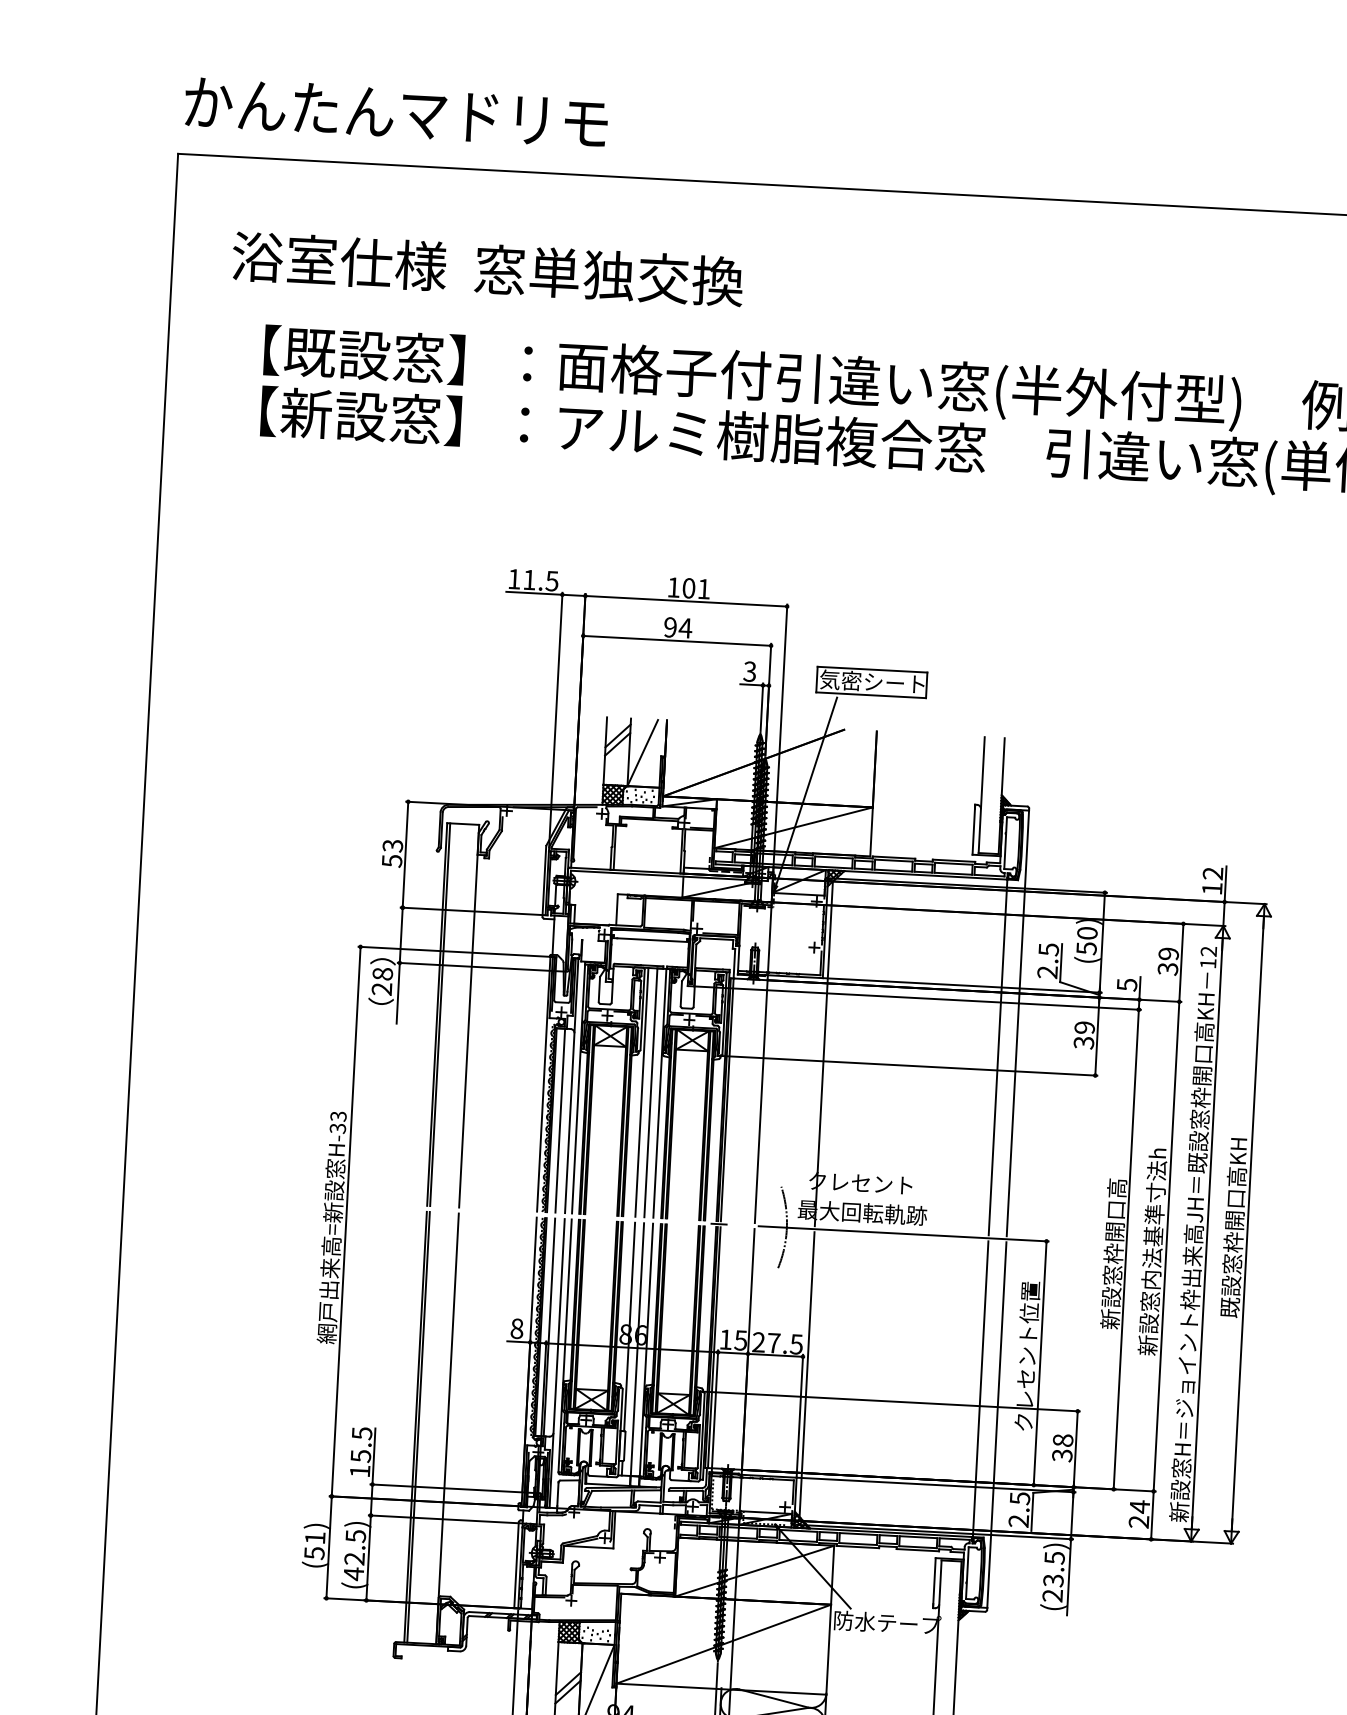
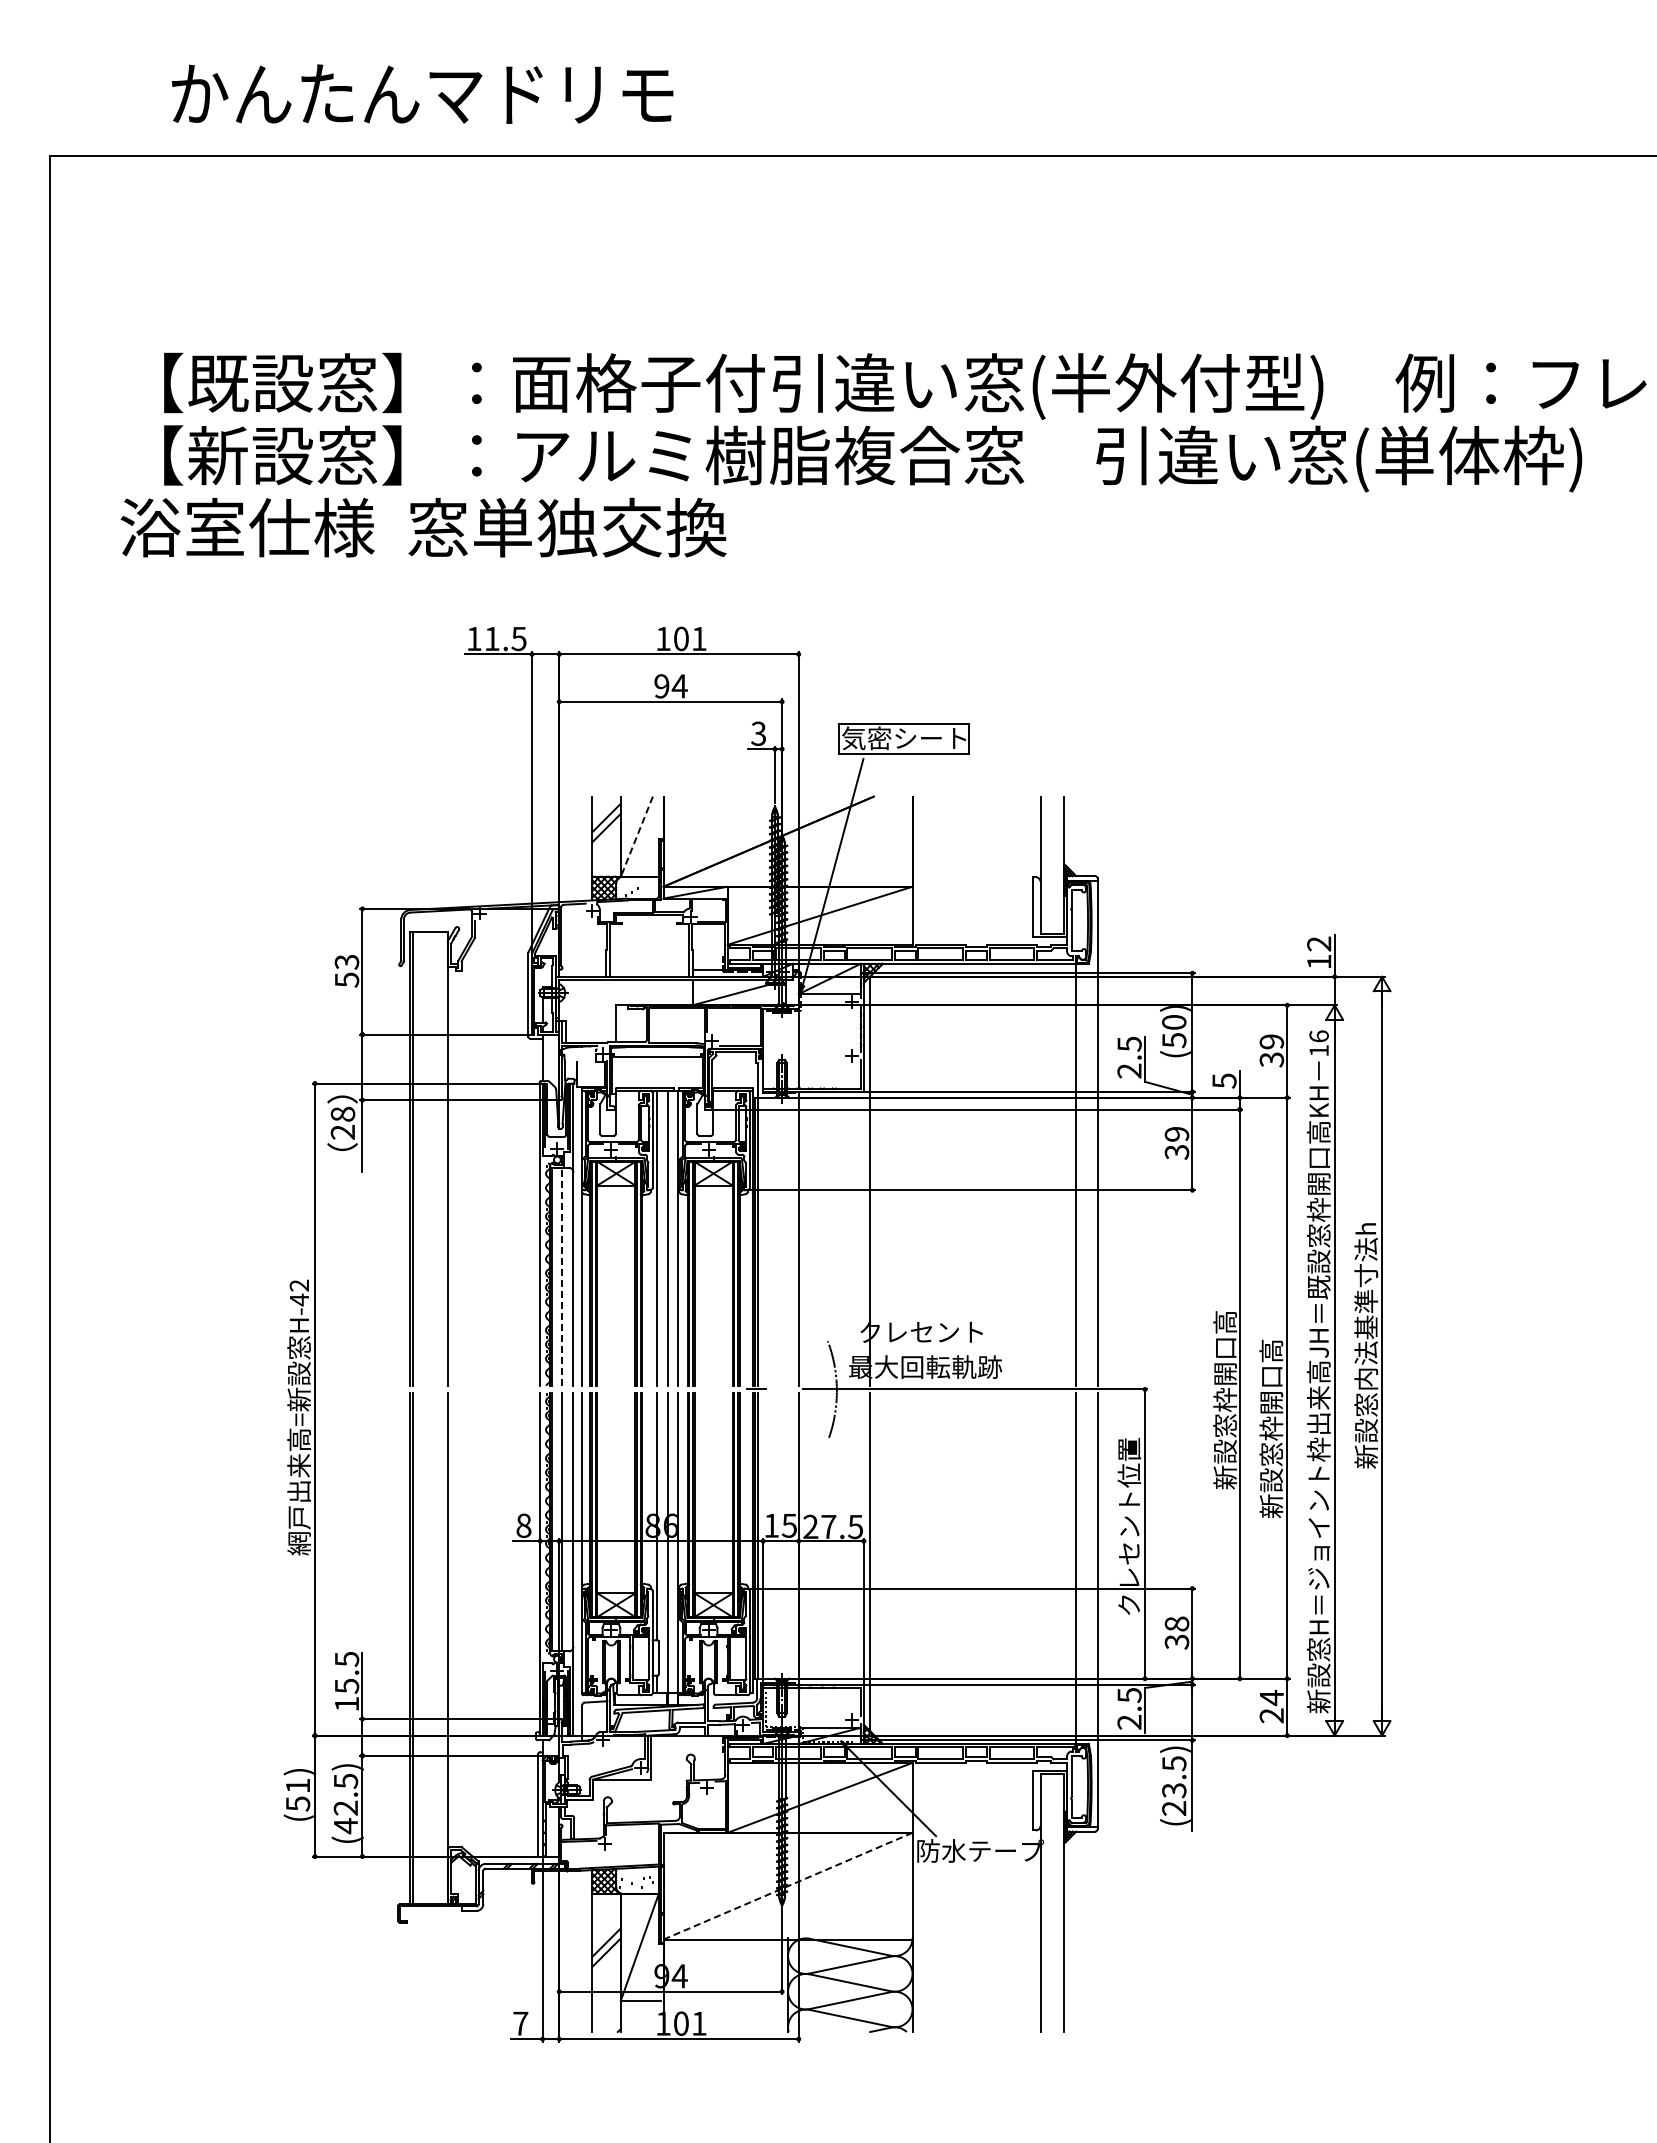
text: (396, 112) -> (422, 93), moved
text: (487, 269) -> (423, 527), moved
line: (642, 753) -> (636, 837), solid -> dashed
text: (1208, 951) -> (1318, 1036), 12 -> 16
line: (560, 1120) -> (562, 1276), solid -> dashed
text: (338, 1122) -> (299, 1292), H-33 -> H-42
text: (1235, 1214) -> (1366, 1345), 既設窓枠開口高KH -> 新設窓内法基準寸法h
text: (1154, 1219) -> (1271, 1356), 新設窓内法基準寸法h -> 新設窓枠開口高
line: (724, 1644) -> (788, 1886), solid -> dashed

